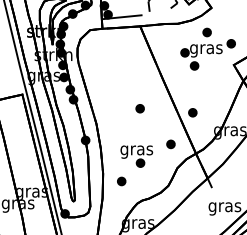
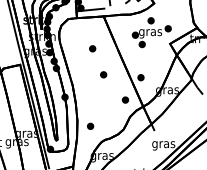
part: (124, 71) -> (92, 48), added
part: (135, 156) -> (100, 108), removed

